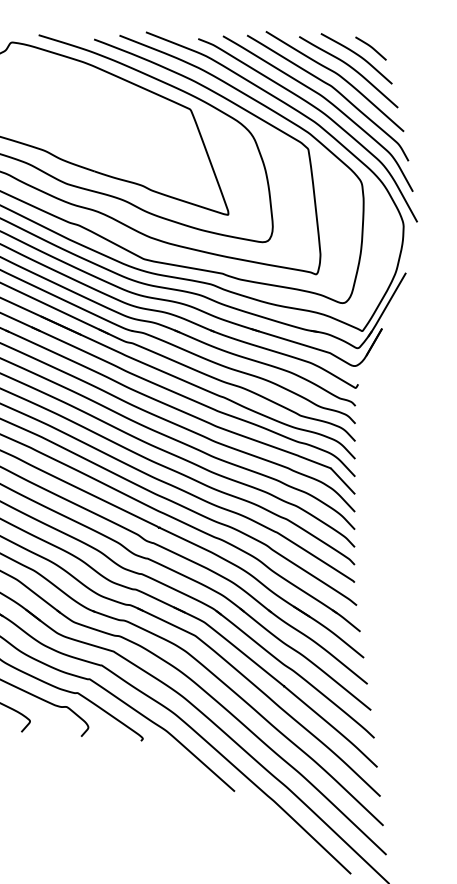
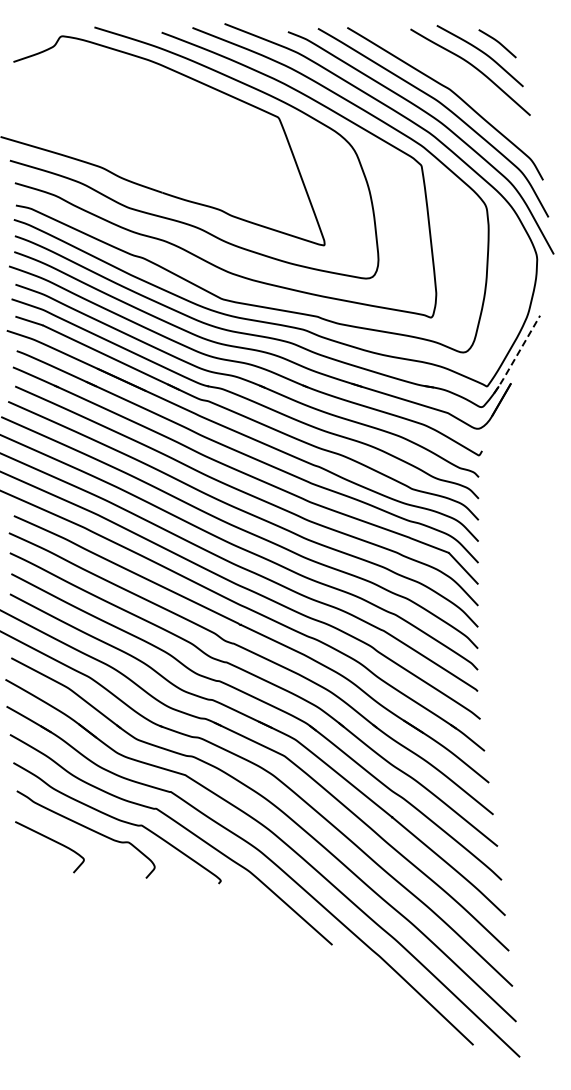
curve: (337, 75) -> (457, 76), removed
line: (387, 305) -> (517, 355), solid -> dashed

